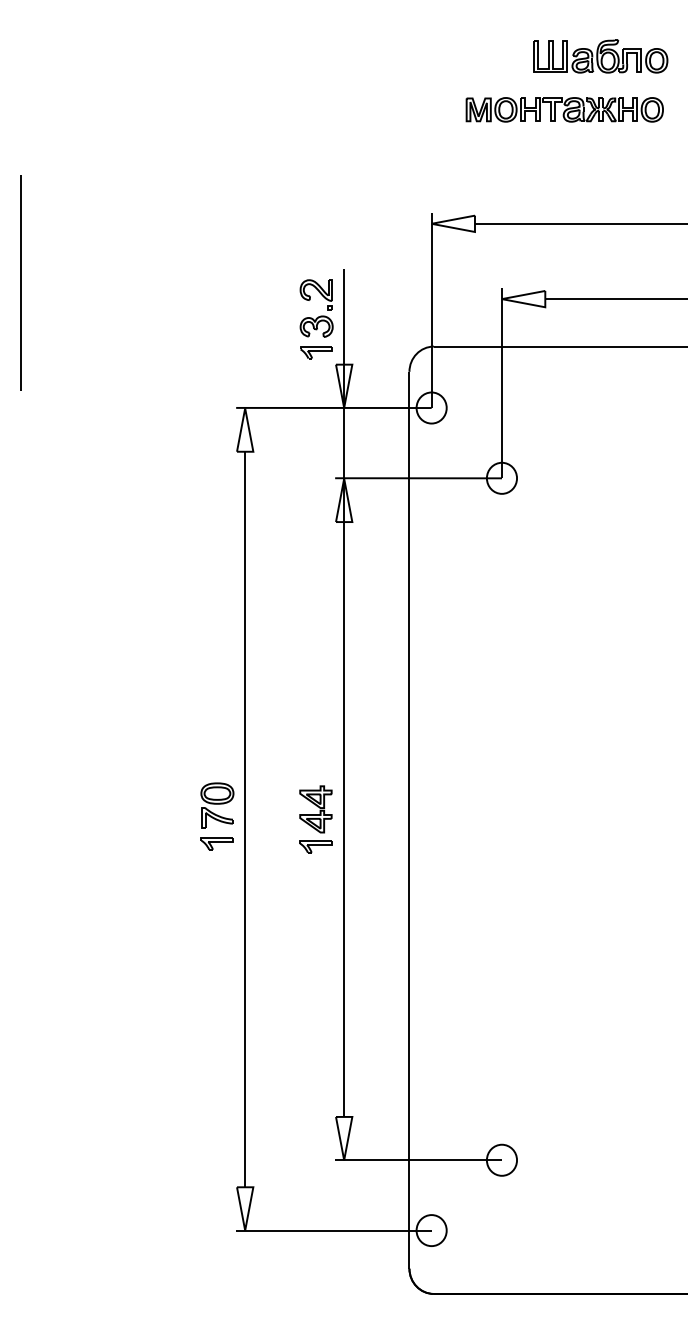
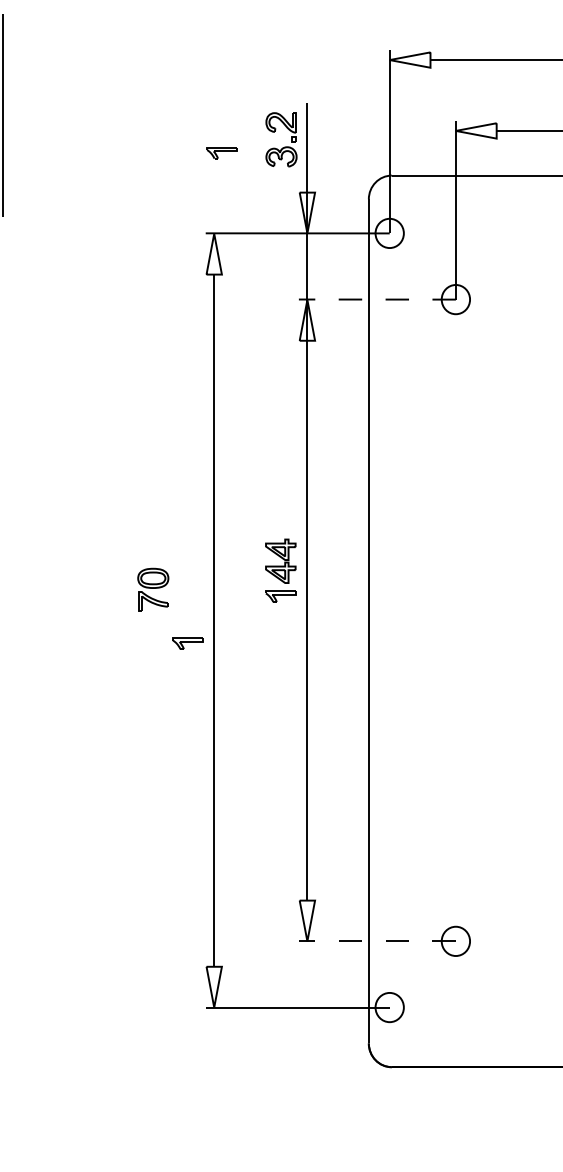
part: (316, 352) -> (222, 152), moved
line: (418, 478) -> (377, 299), solid -> dashed
part: (217, 805) -> (153, 589), moved
part: (315, 819) -> (280, 570), moved
line: (418, 1160) -> (377, 941), solid -> dashed

